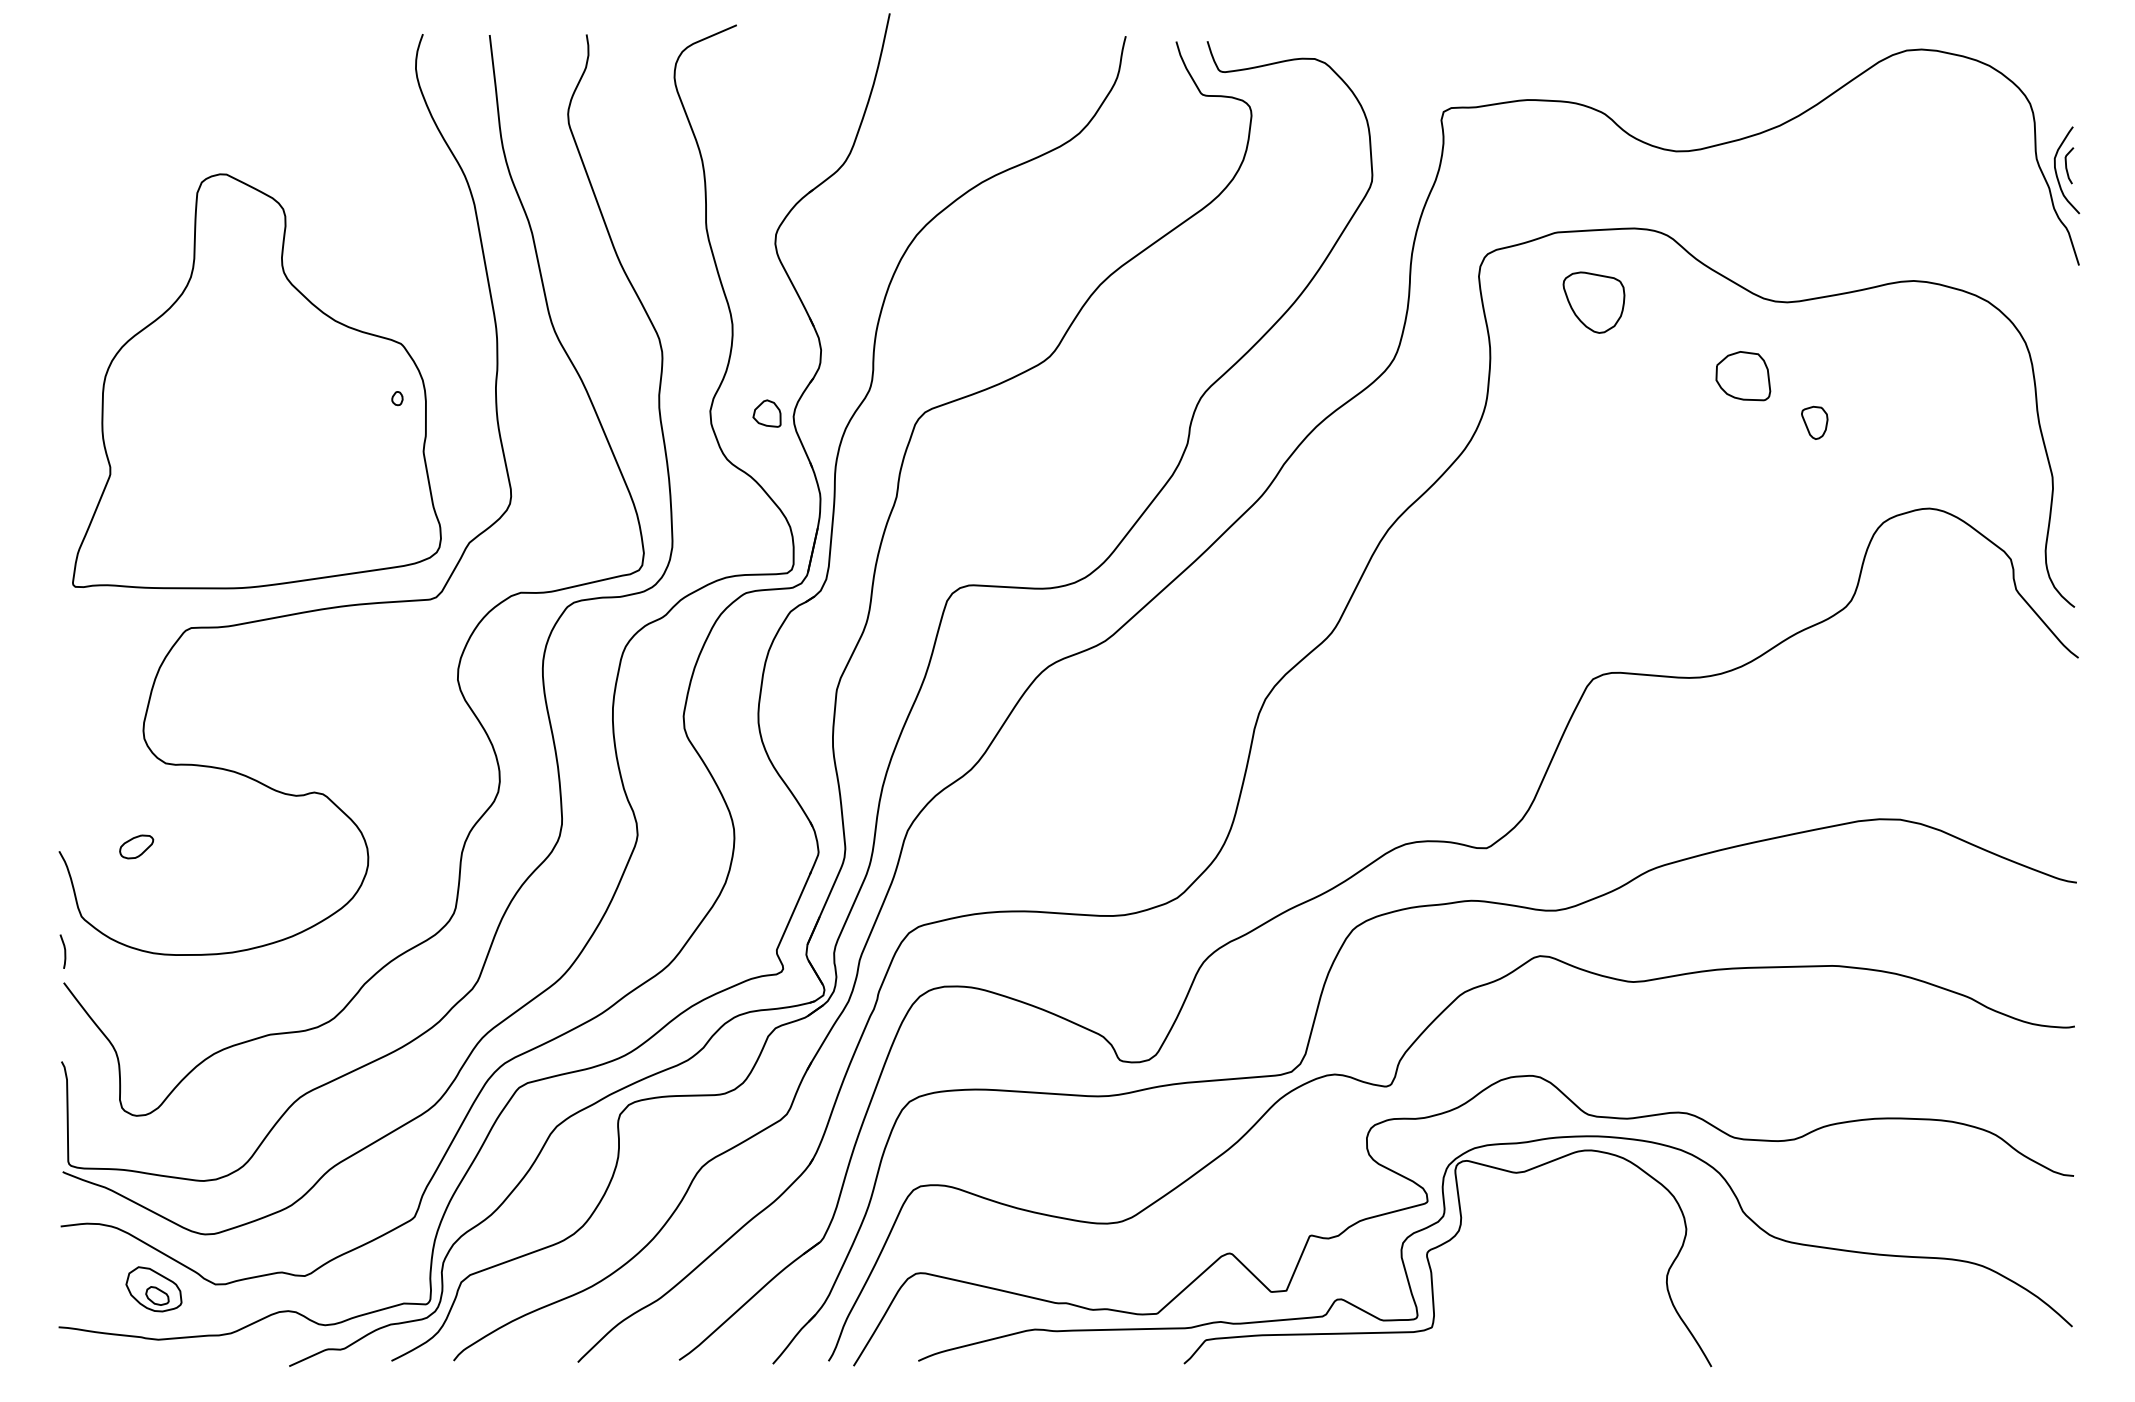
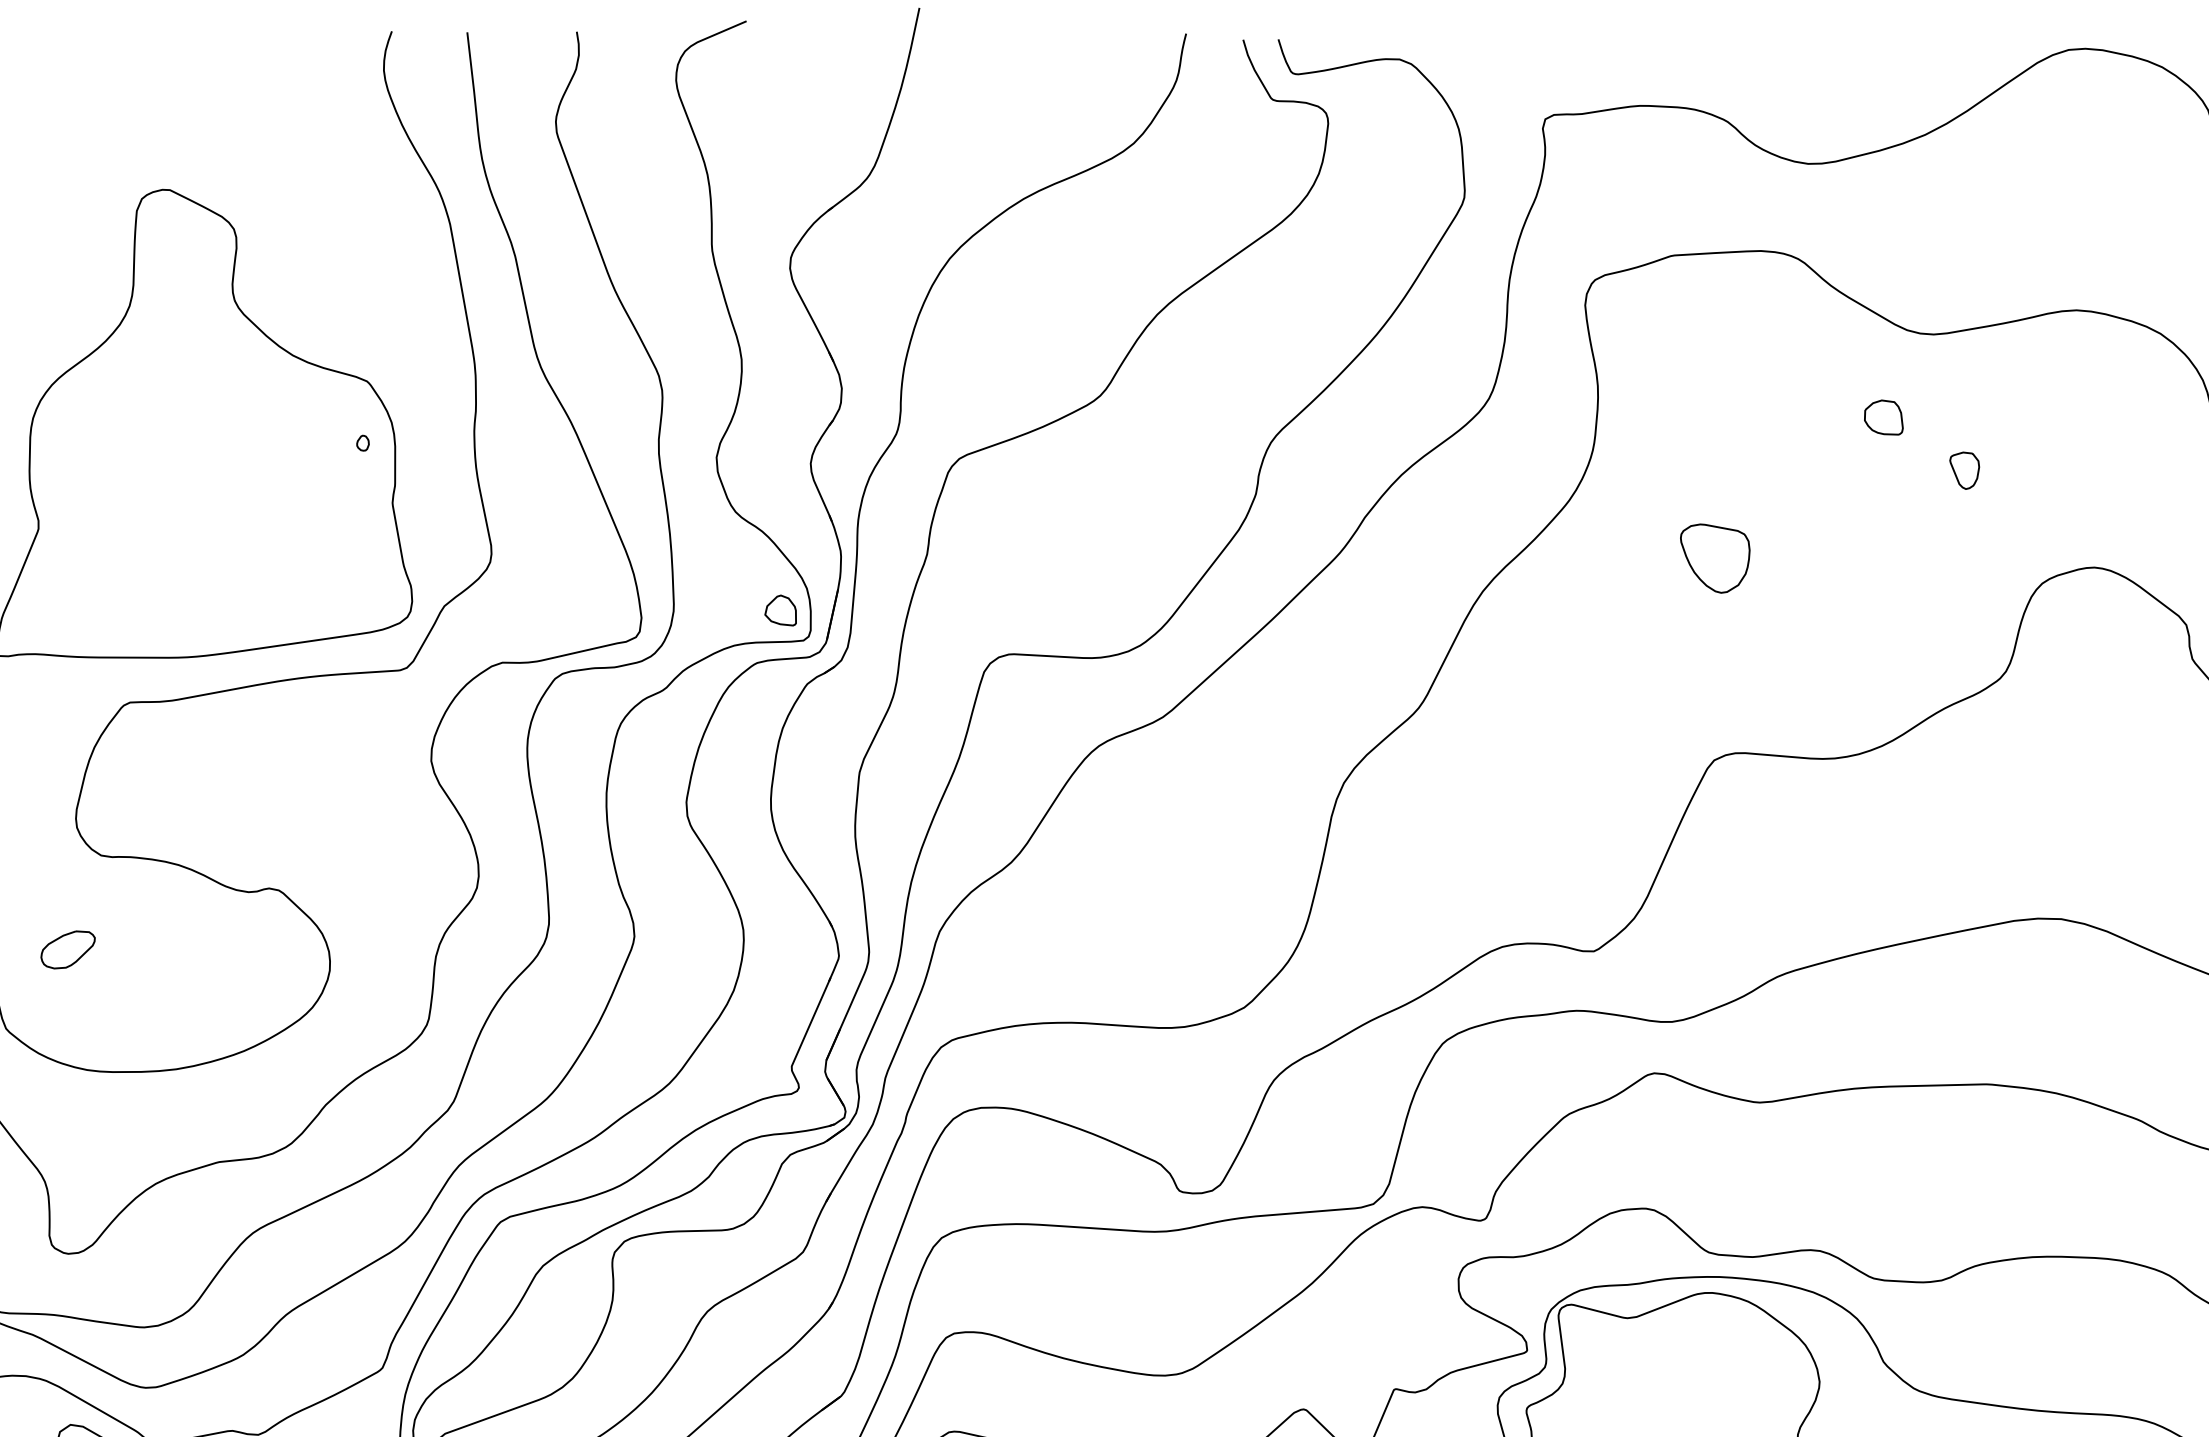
part: (1593, 302) -> (1714, 558), moved
part: (1742, 375) -> (1883, 417), size x0.62
part: (766, 413) -> (780, 610), moved
part: (136, 846) -> (68, 949), size x1.43

